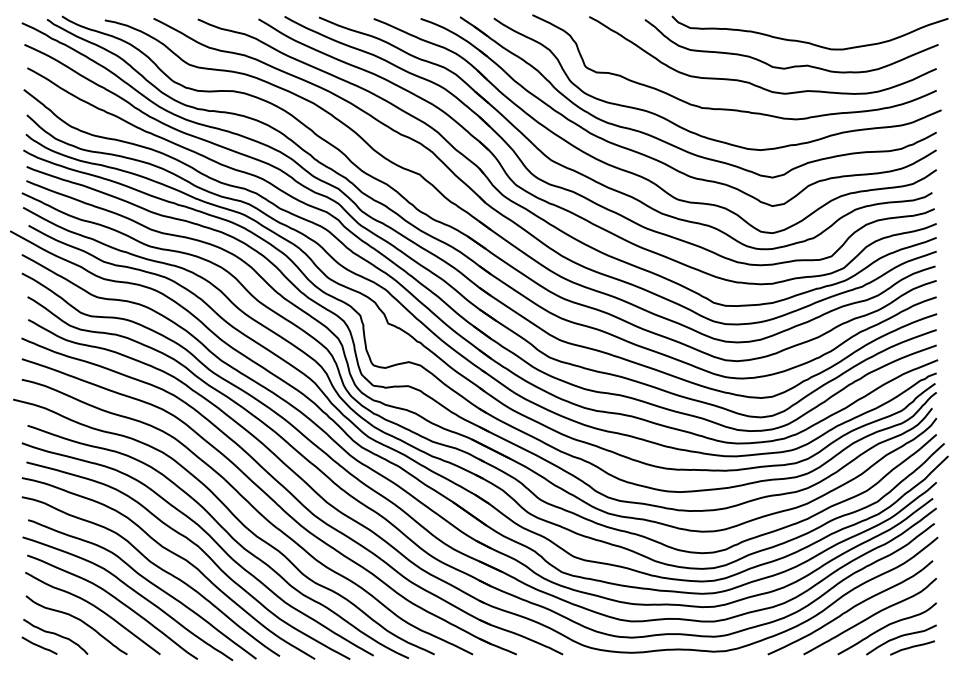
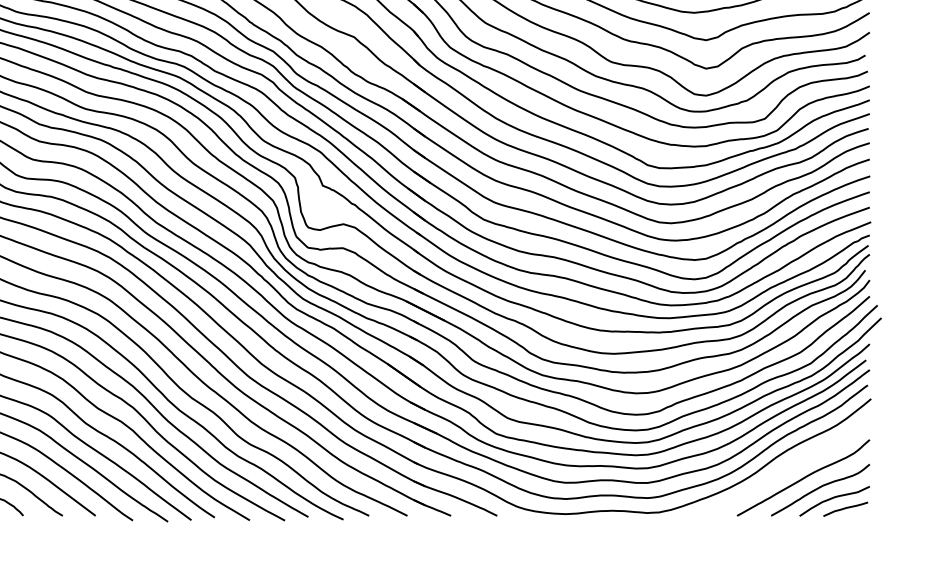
curve: (851, 607) -> (784, 468), removed

